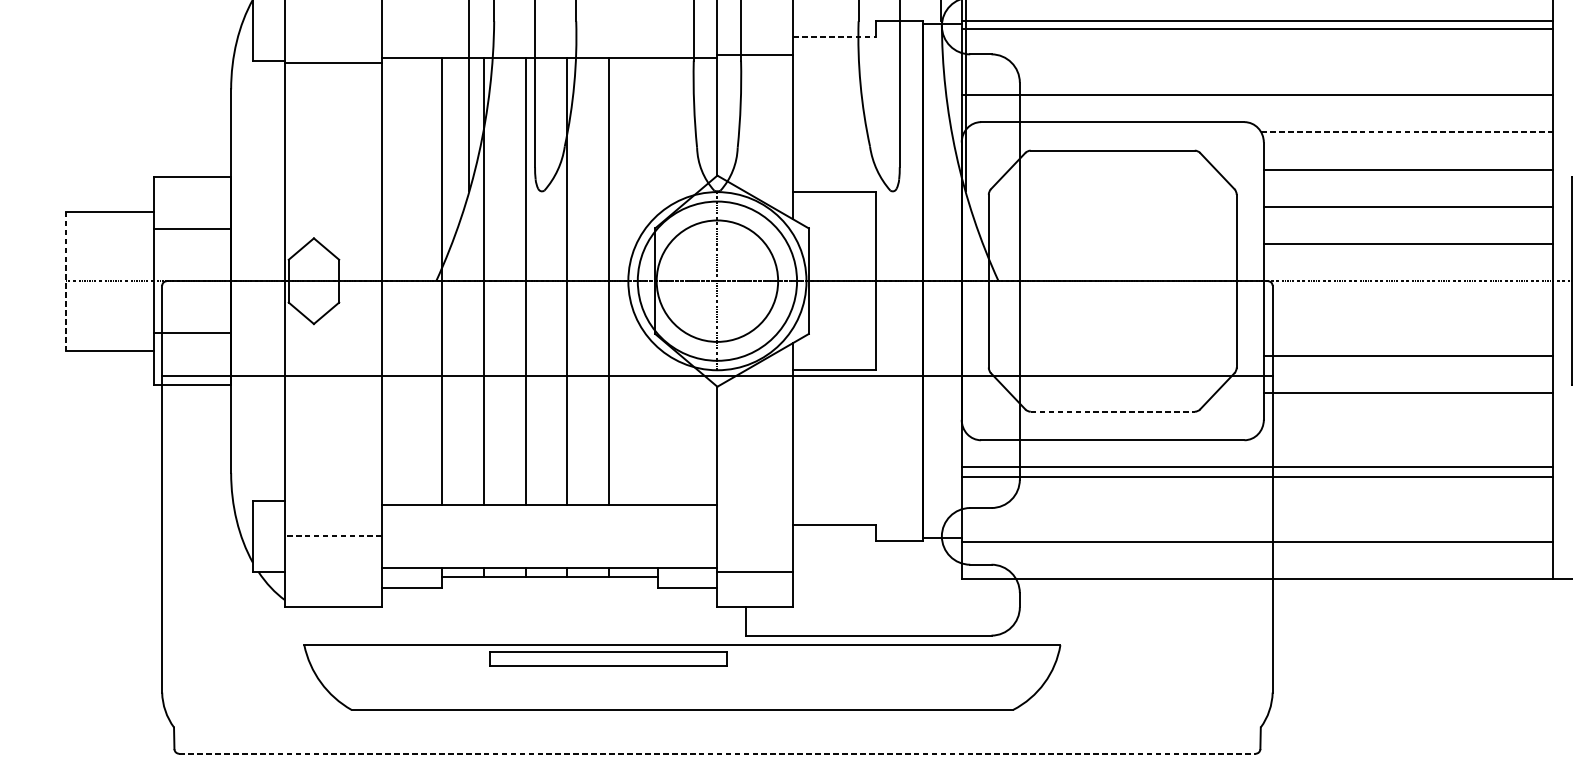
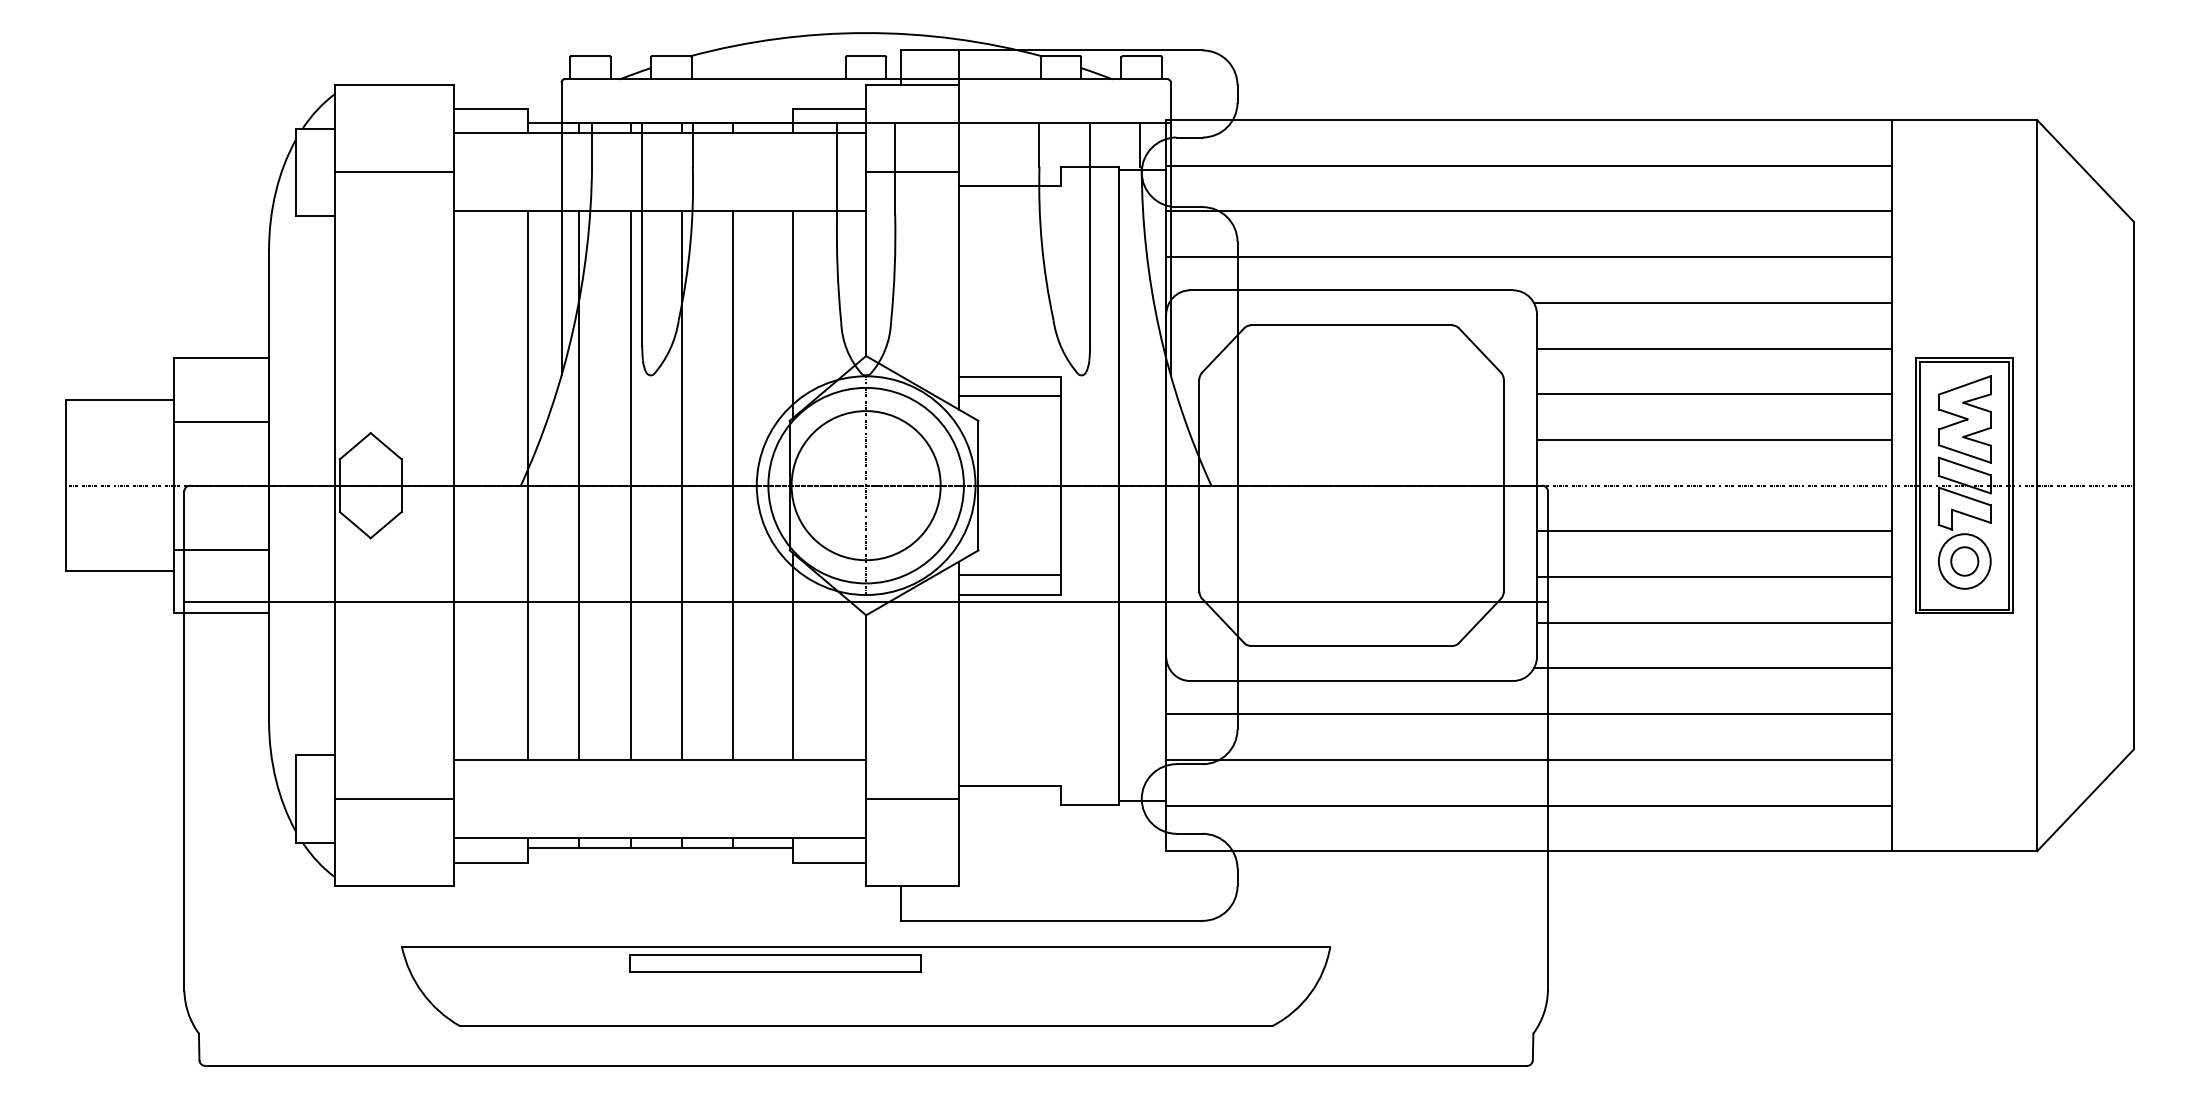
line: (1257, 29) -> (1529, 211), moved
line: (834, 36) -> (1009, 185), dashed -> solid
line: (755, 54) -> (912, 172), moved
line: (333, 62) -> (394, 172), moved
line: (1407, 132) -> (1713, 302), dashed -> solid
line: (657, 141) -> (792, 314), added
line: (834, 208) -> (1009, 396), added
line: (65, 281) -> (65, 486), dashed -> solid
line: (1408, 318) -> (1714, 531), added
line: (834, 353) -> (1009, 574), added
line: (1112, 411) -> (1351, 645), dashed -> solid
line: (657, 419) -> (792, 655), added
line: (1406, 430) -> (1712, 668), added
line: (1257, 476) -> (1529, 759), moved
line: (333, 536) -> (394, 799), dashed -> solid
line: (755, 572) -> (912, 799), moved
part: (682, 677) -> (866, 986), moved
line: (717, 753) -> (866, 1065), dashed -> solid

